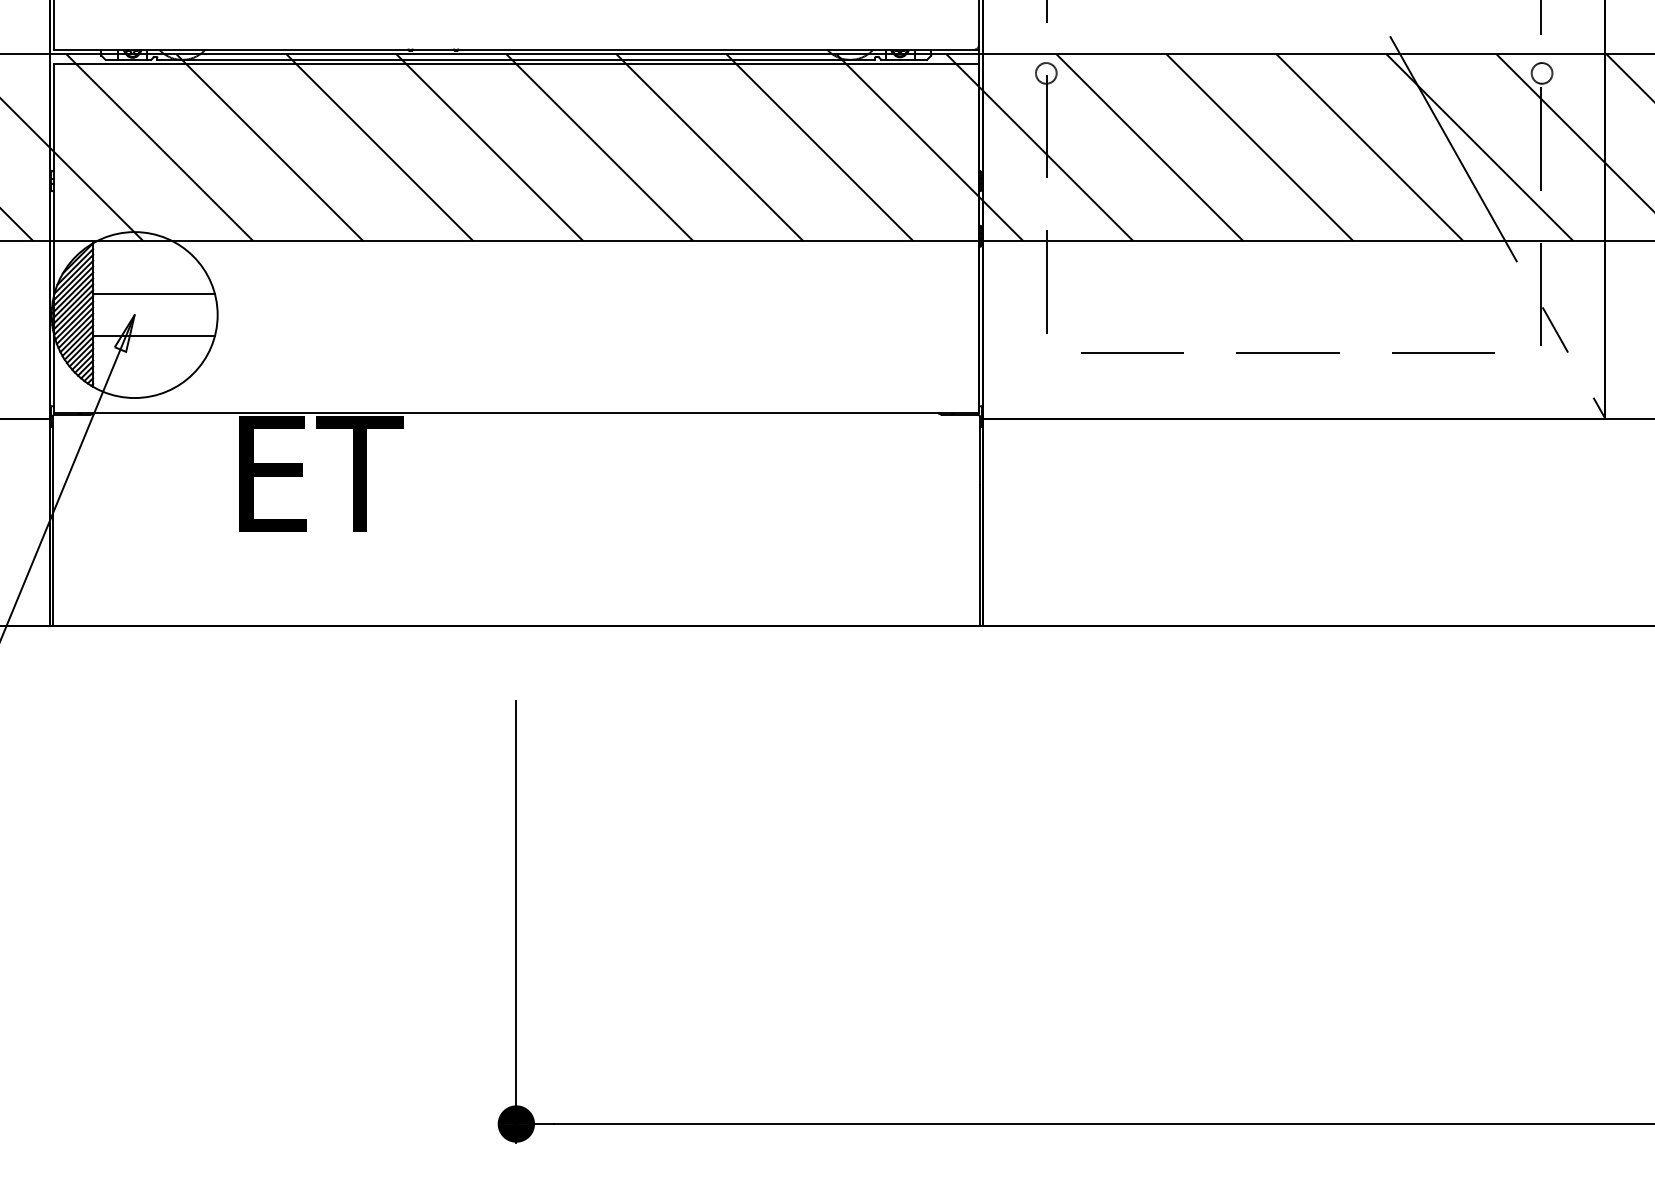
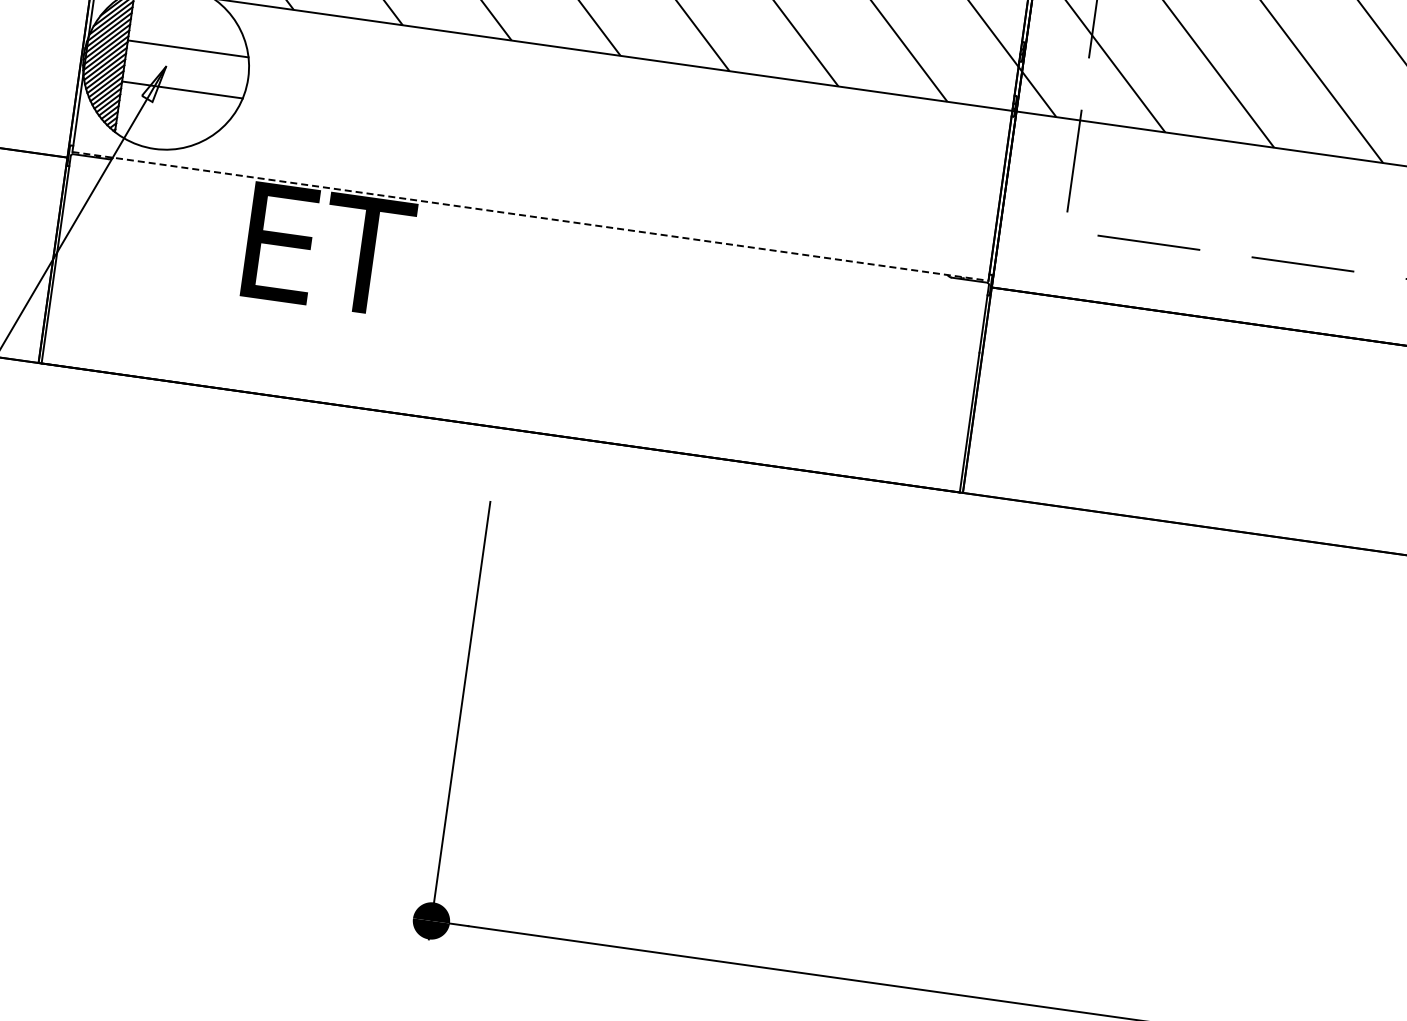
line: (516, 412) -> (530, 216), solid -> dashed

